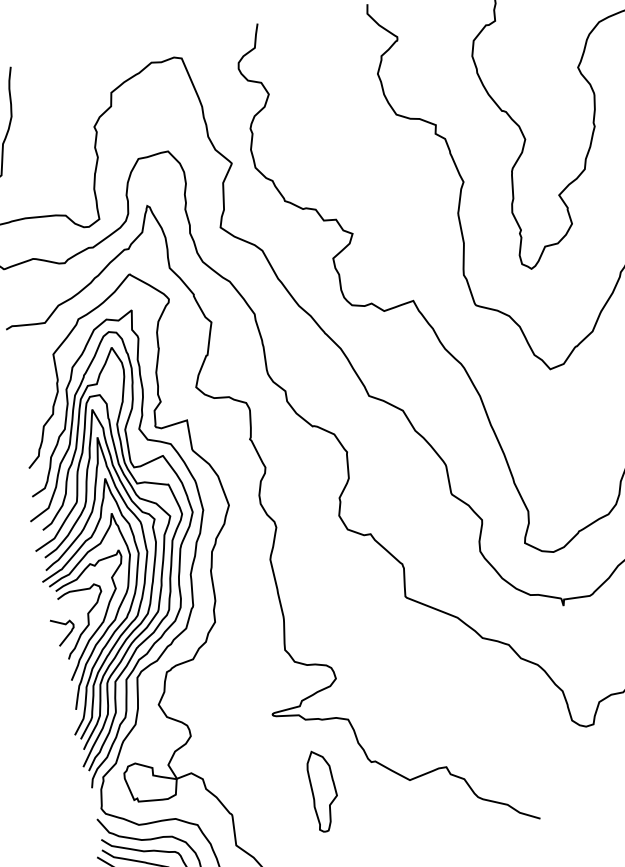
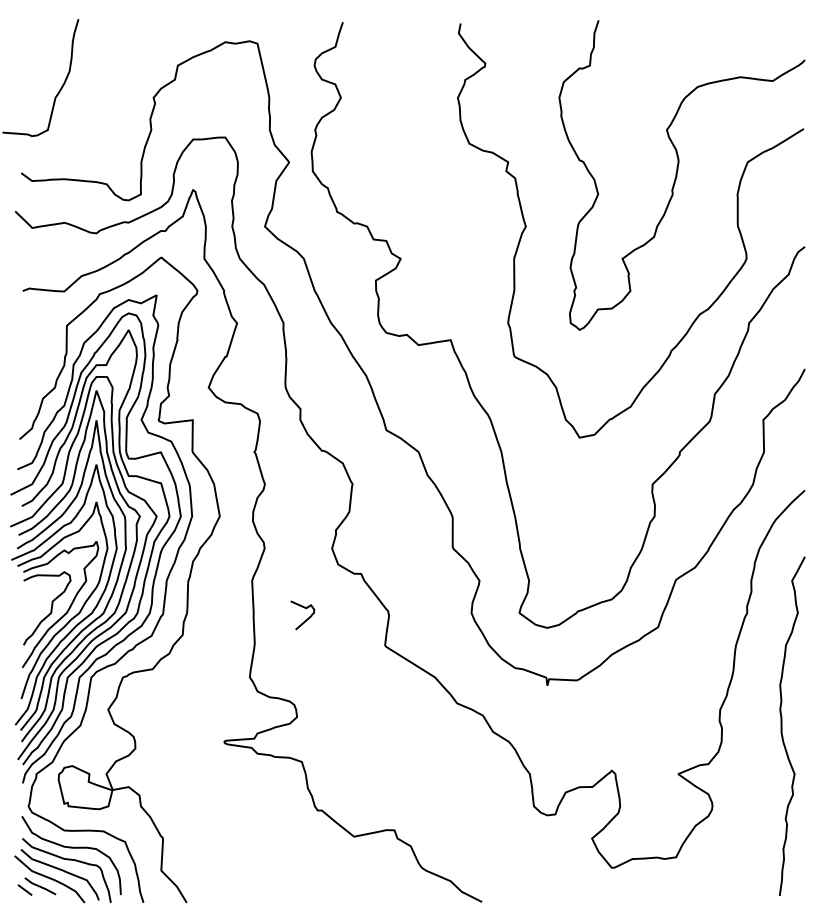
curve: (66, 634) -> (305, 619), moved
part: (323, 790) -> (262, 830), removed

